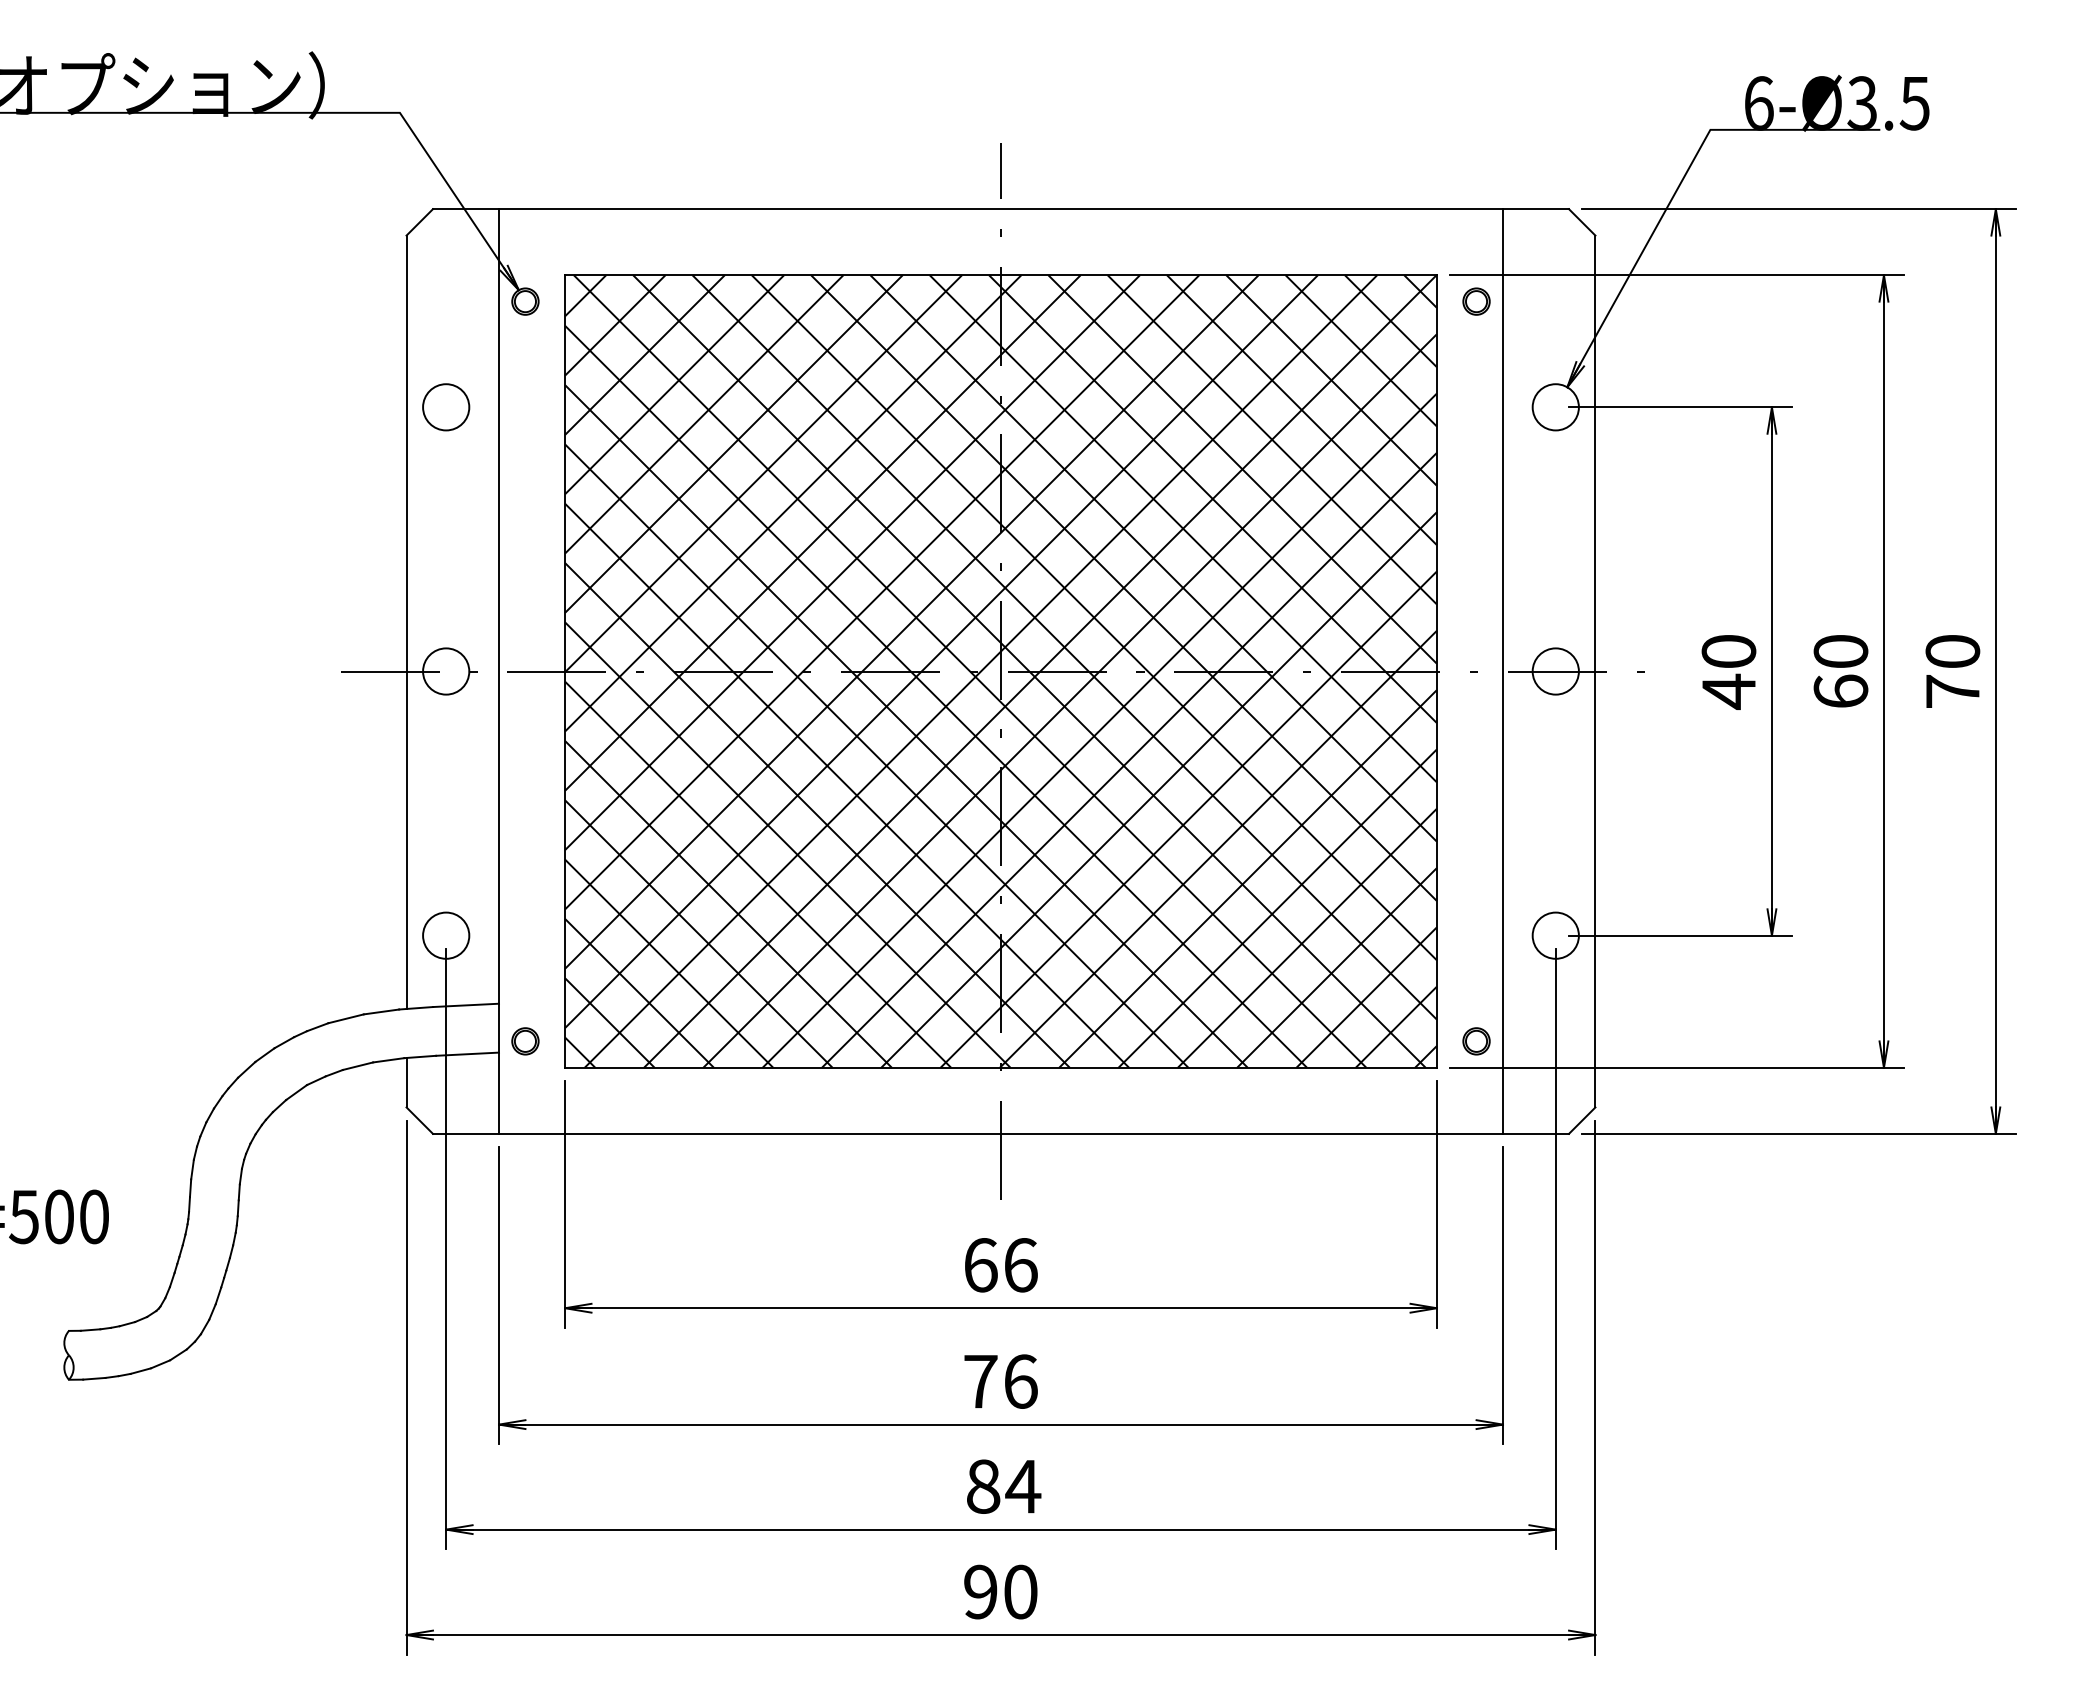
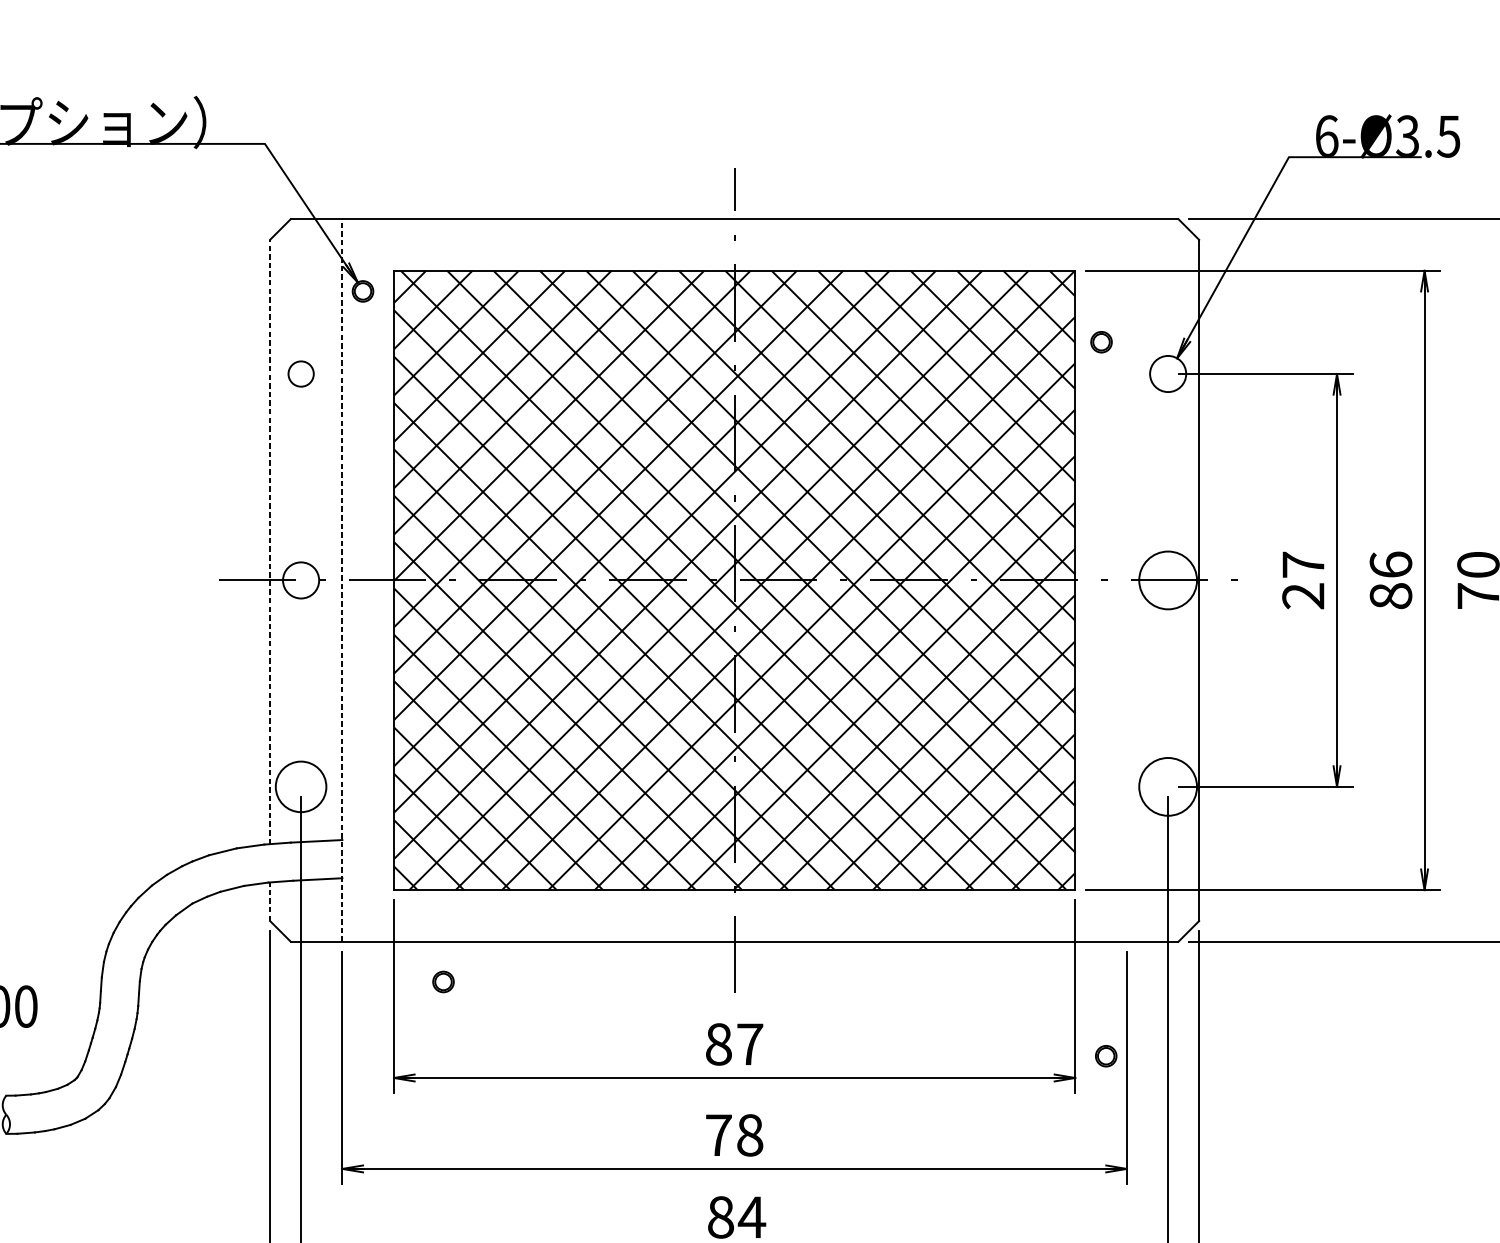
part: (1476, 301) -> (1101, 342), moved
circle: (446, 407) -> (301, 374), size x0.7
line: (406, 622) -> (270, 542), solid -> dashed
line: (499, 671) -> (342, 580), solid -> dashed
line: (1502, 671) -> (1126, 580), removed
circle: (1555, 671) -> (1167, 580), size x1.6
text: (1840, 671) -> (1390, 580), 60 -> 86
text: (1728, 672) -> (1303, 581), 40 -> 27
circle: (446, 935) -> (301, 786), size x1.4
circle: (1555, 935) -> (1167, 786), size x1.6
part: (525, 1041) -> (443, 982), moved
part: (1476, 1041) -> (1106, 1056), moved
line: (406, 1082) -> (270, 901), solid -> dashed
text: (1000, 1265) -> (734, 1044), 66 -> 87
text: (1020, 1381) -> (749, 1135), 76 -> 78

